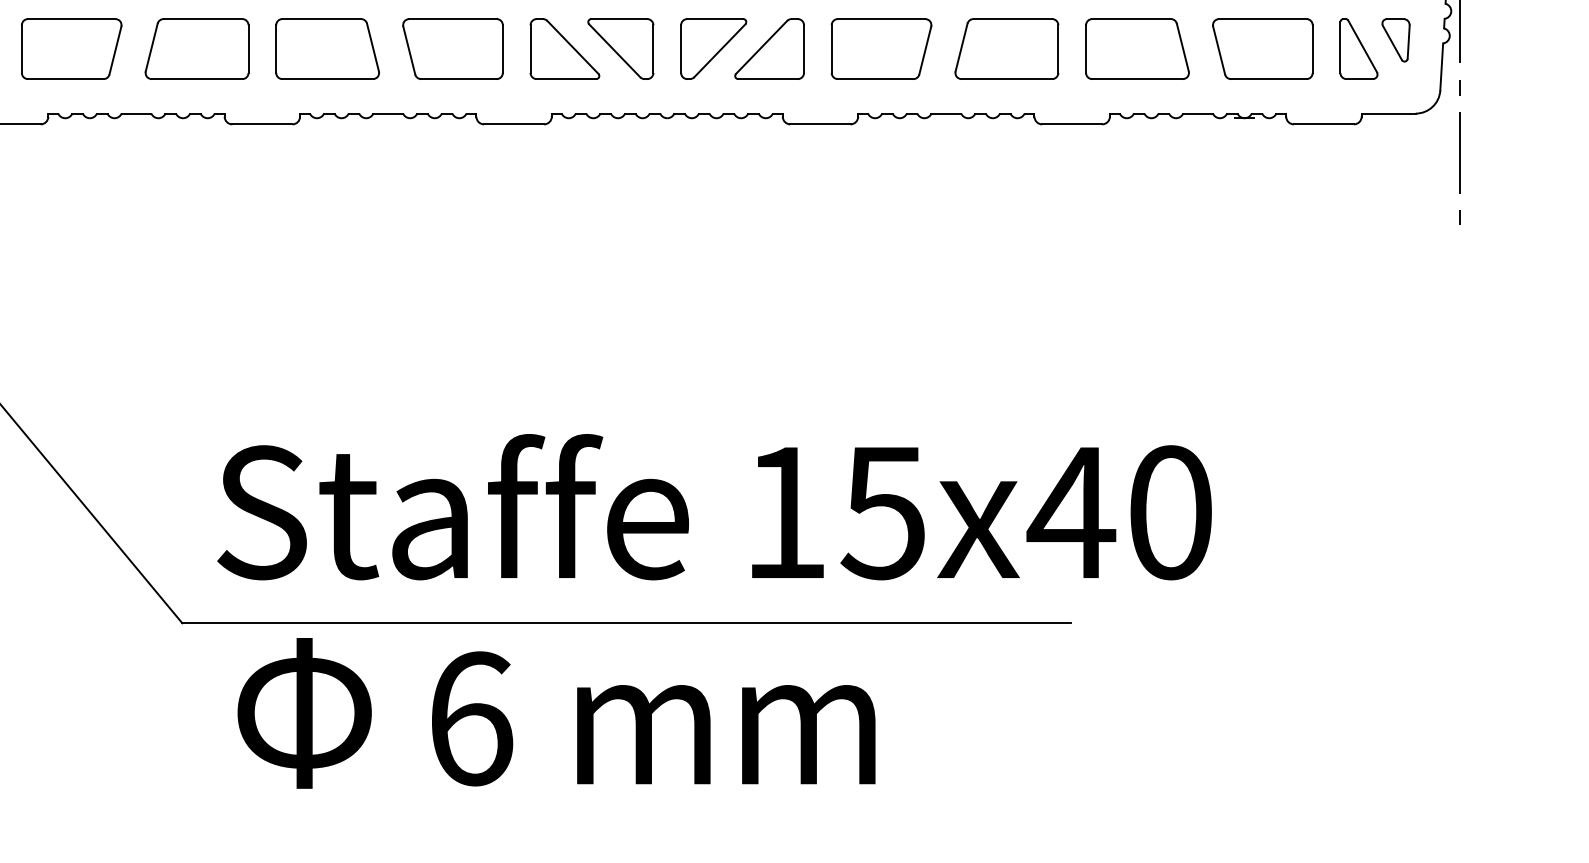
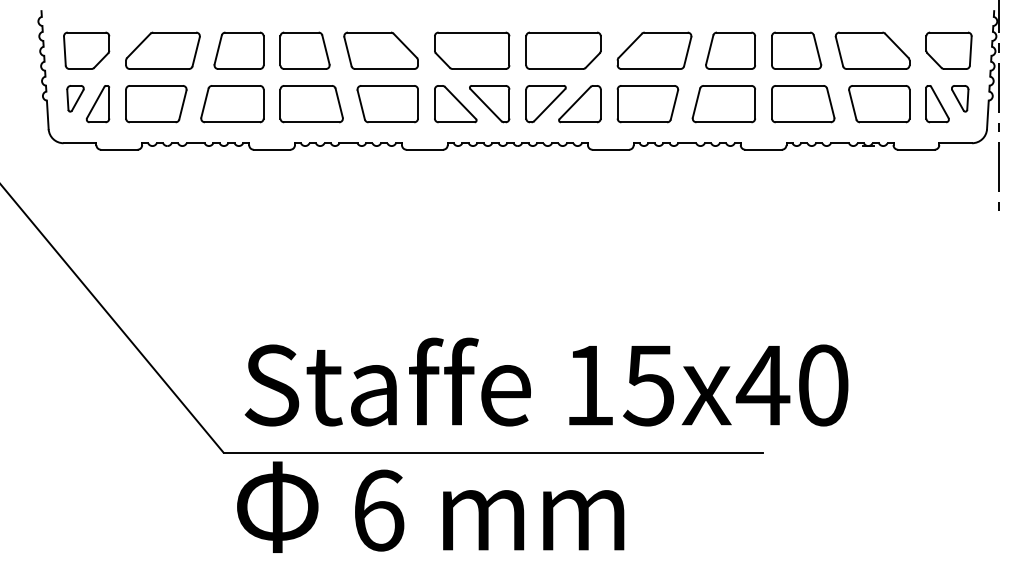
text: (556, 712) -> (430, 506), moved

